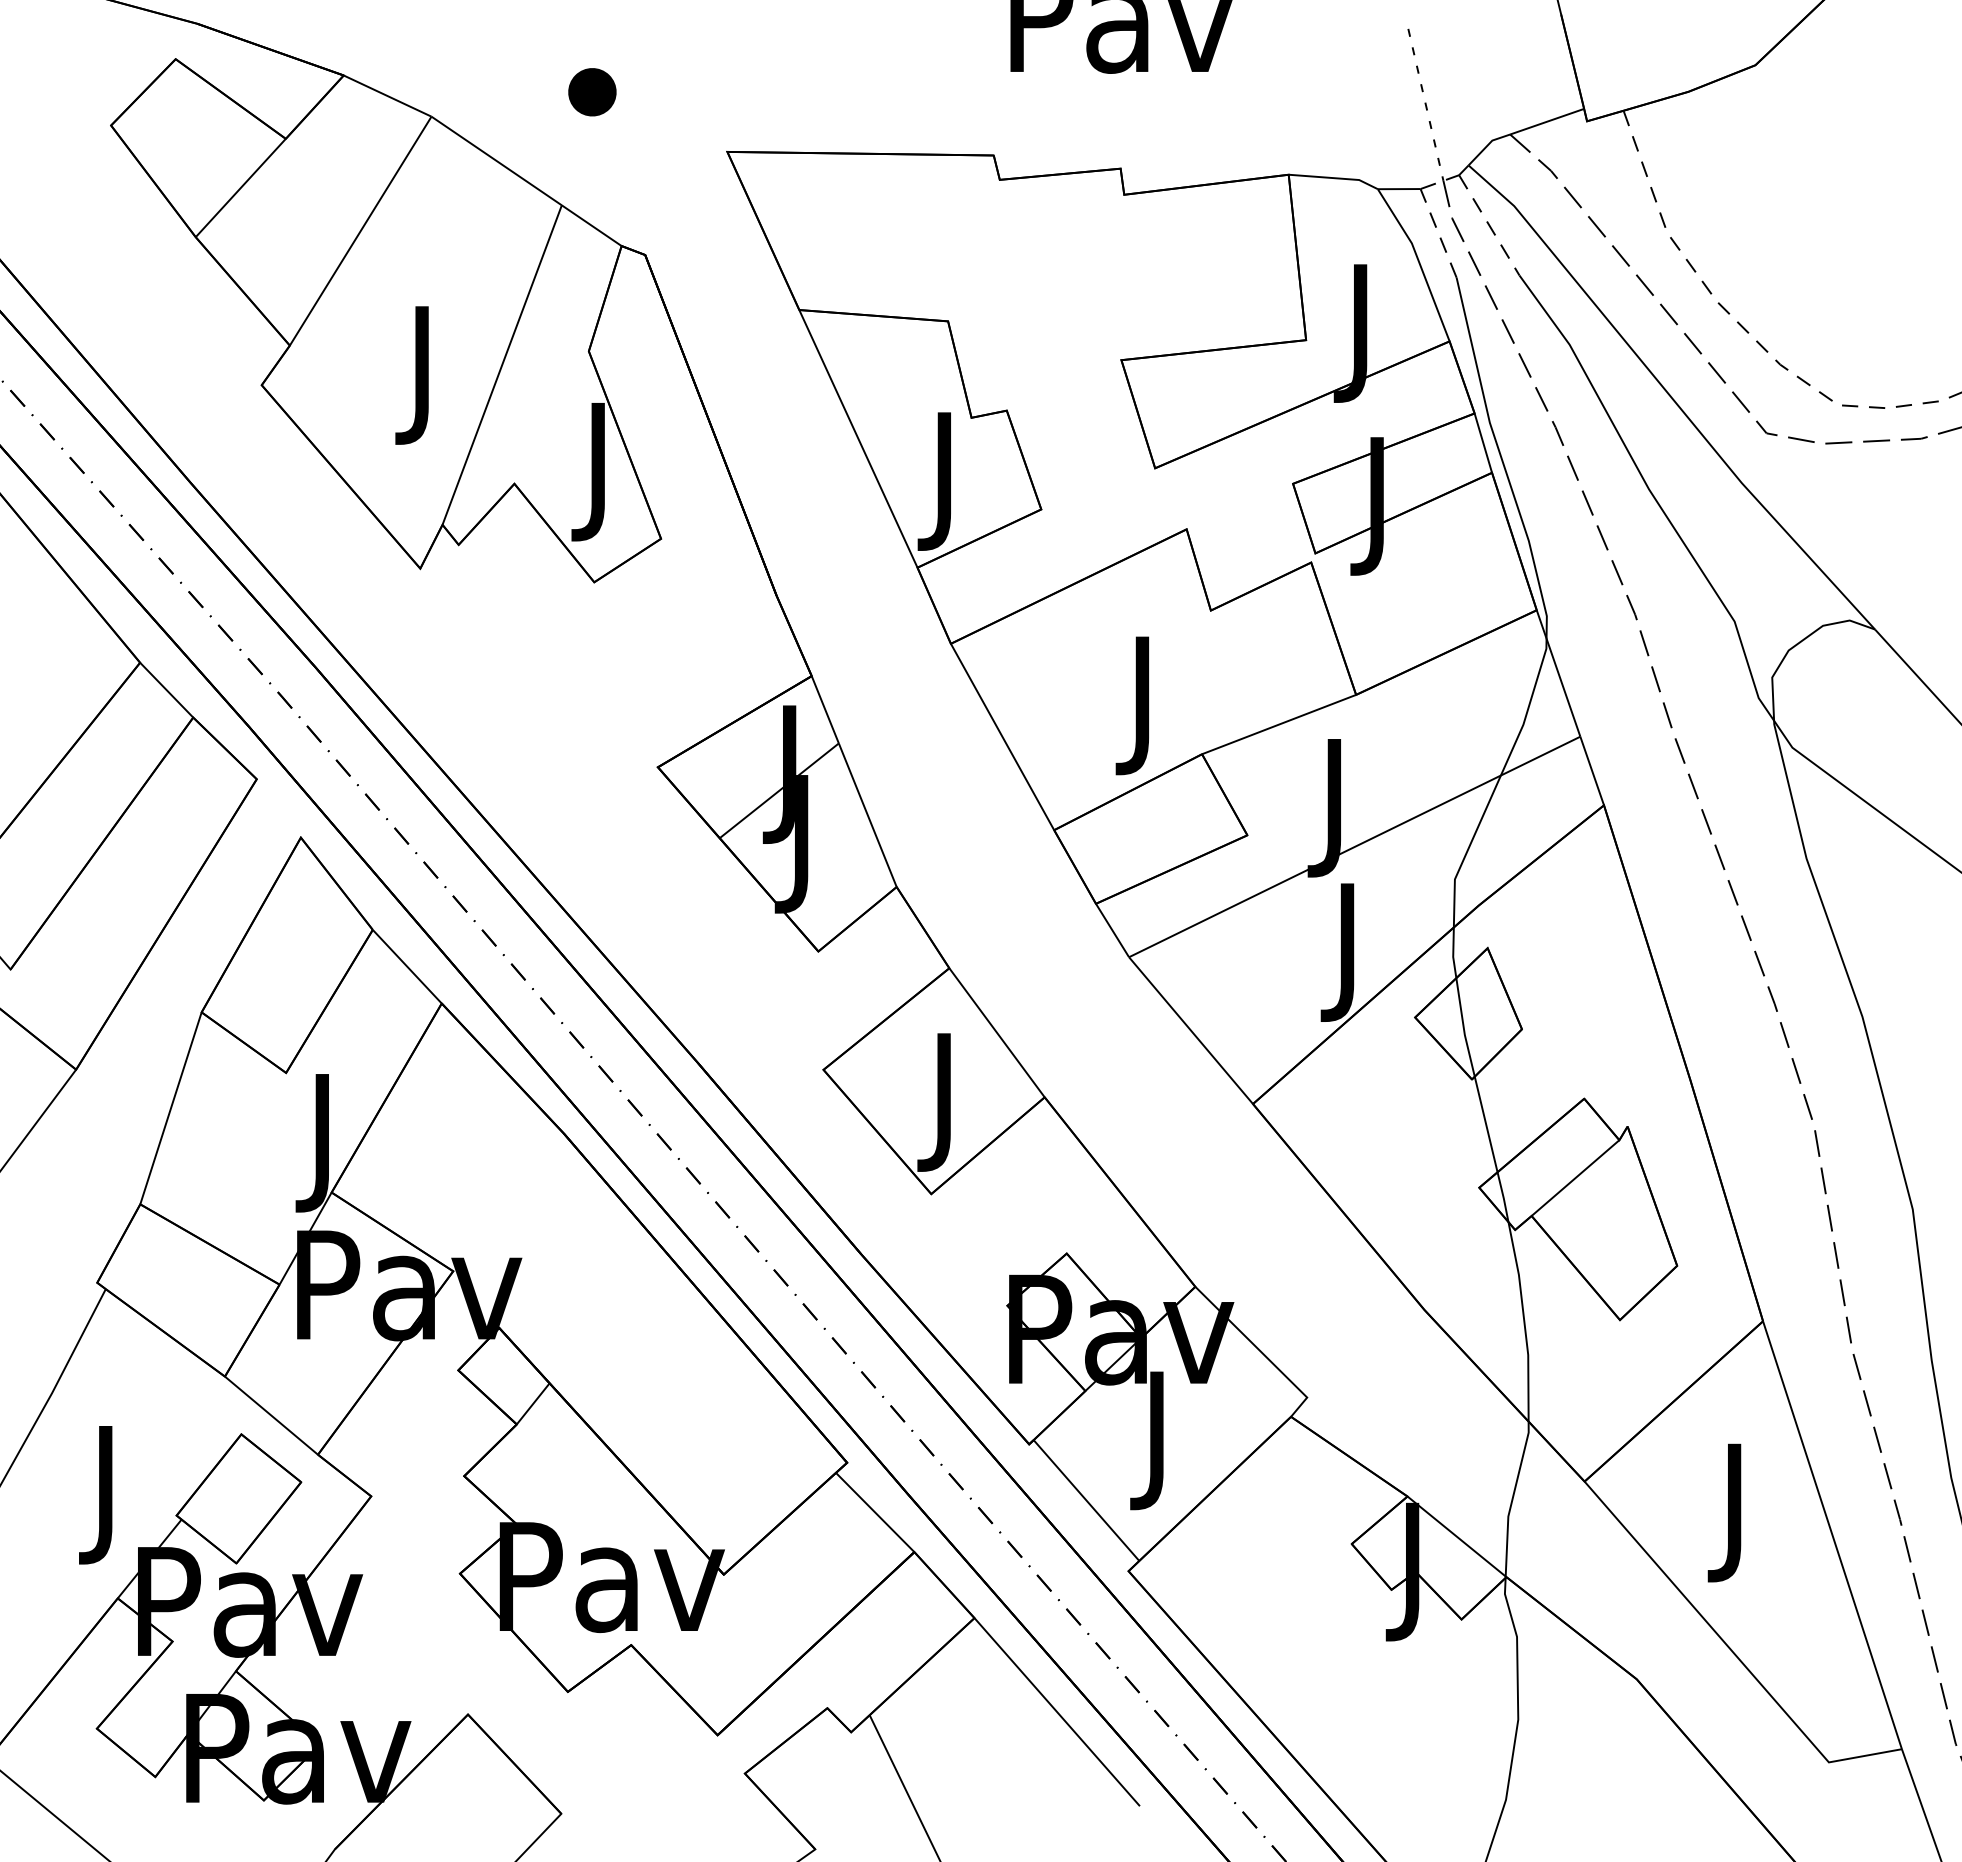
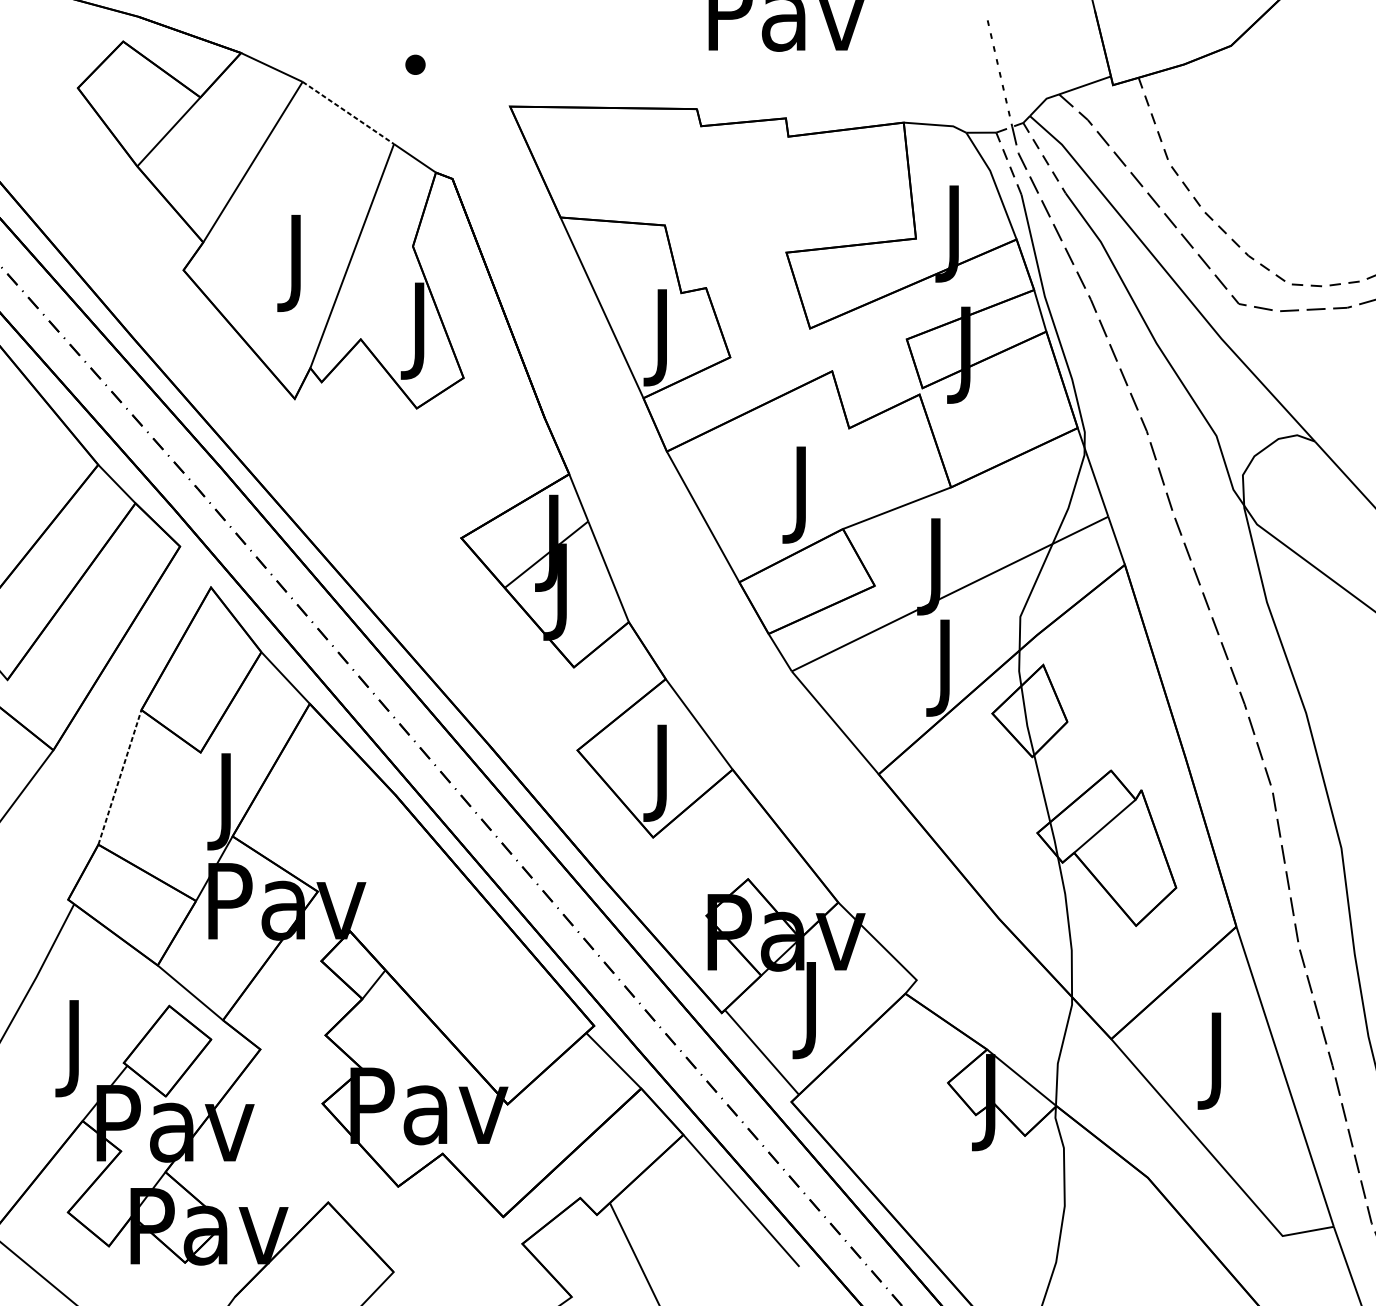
part: (592, 92) -> (415, 64), size x0.6
line: (496, 161) -> (348, 113), solid -> dashed
line: (170, 1108) -> (119, 777), solid -> dashed

